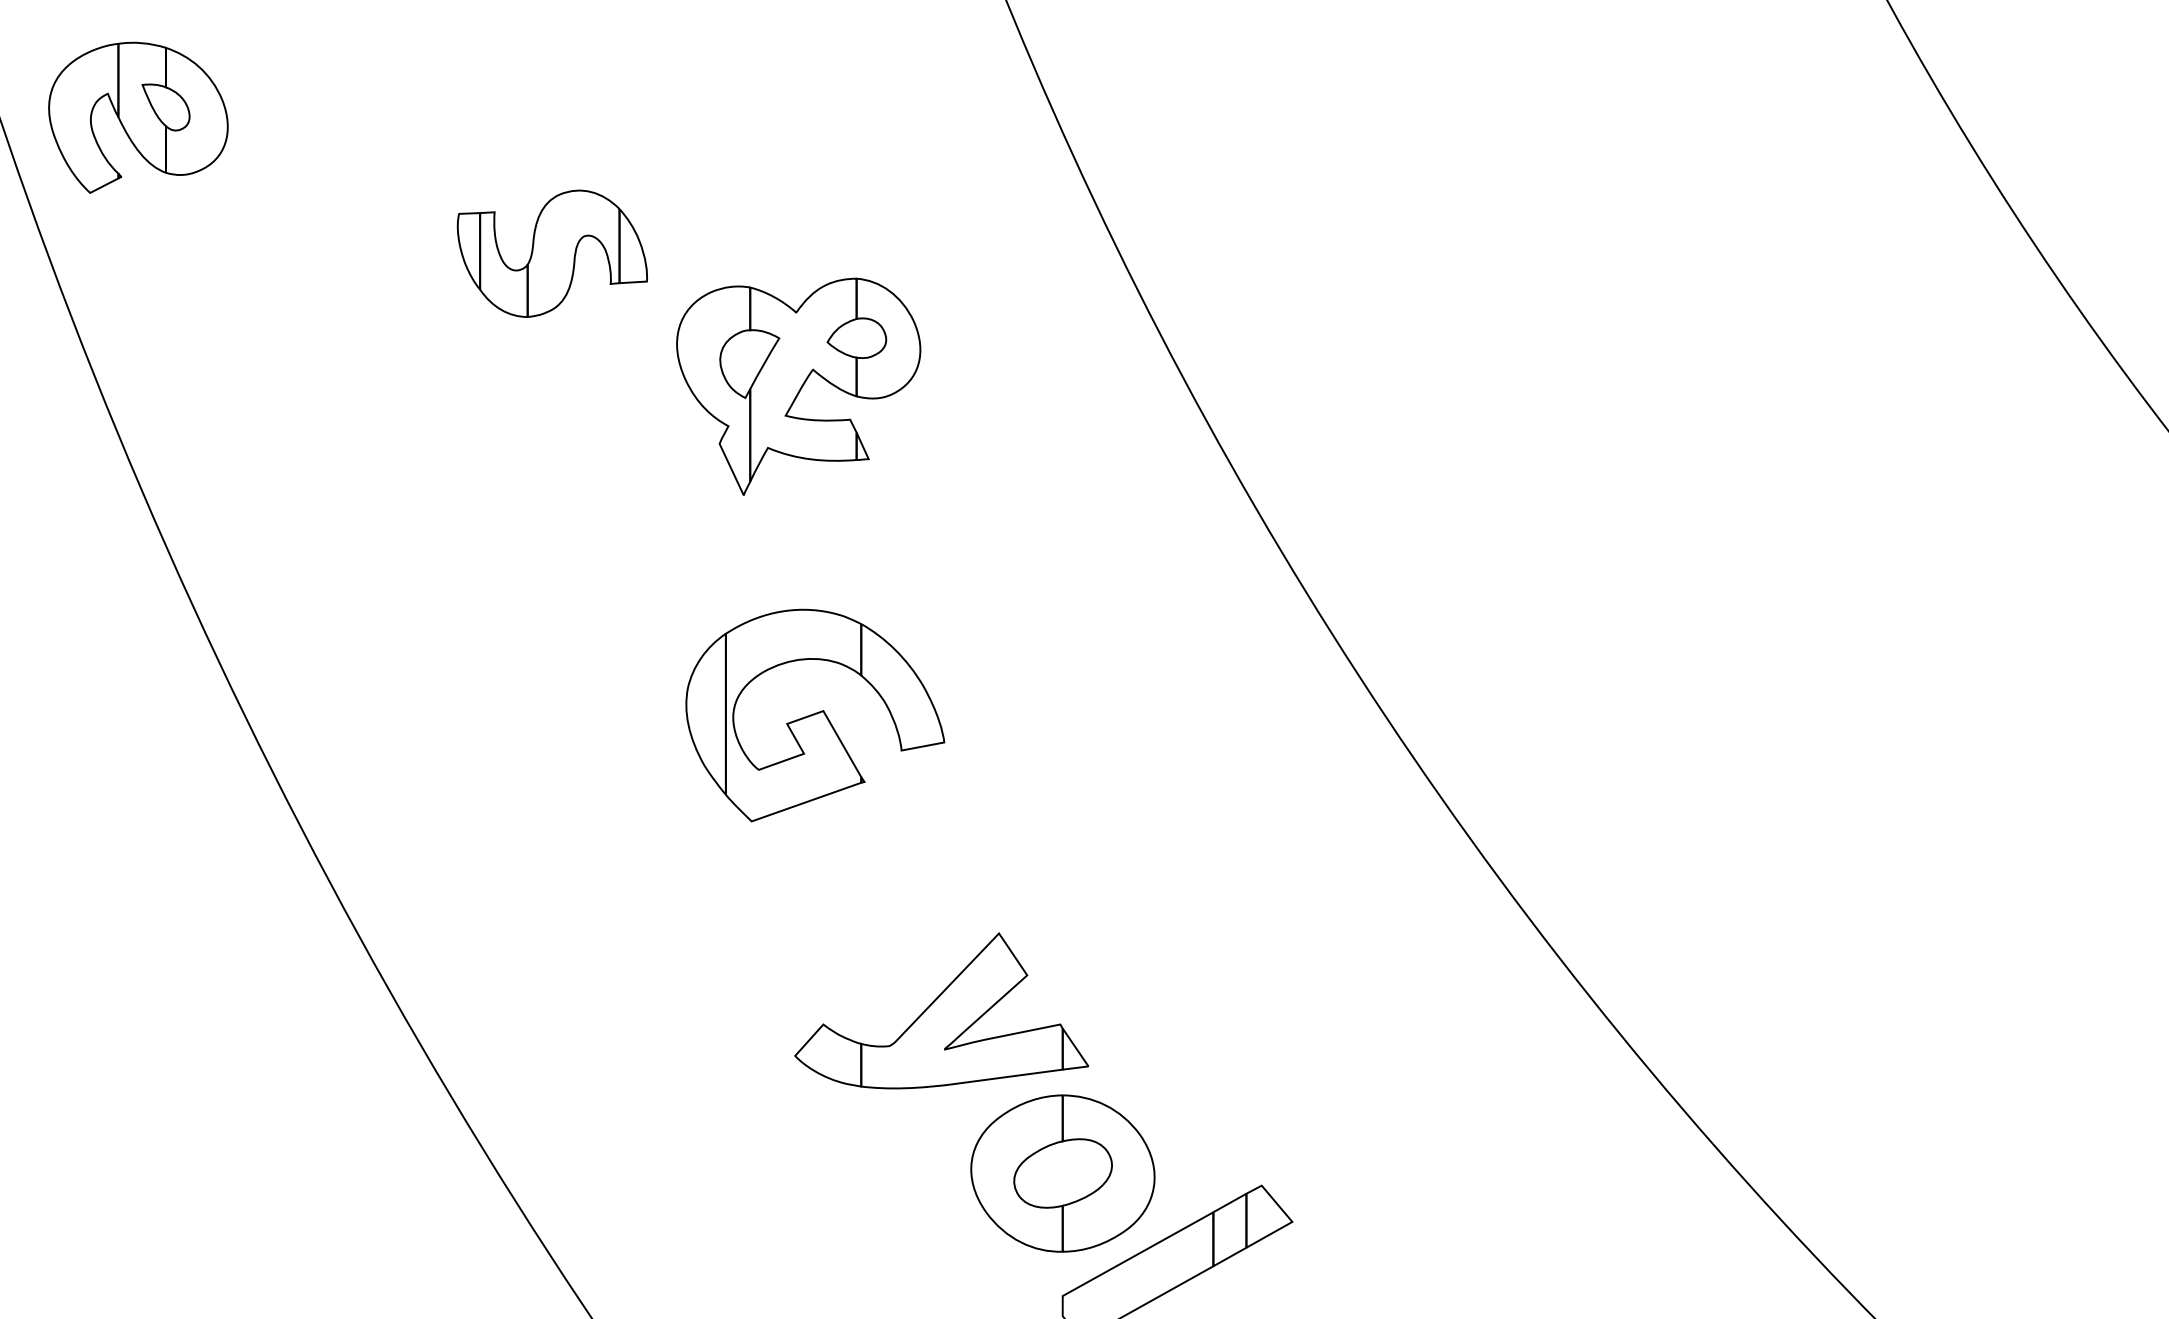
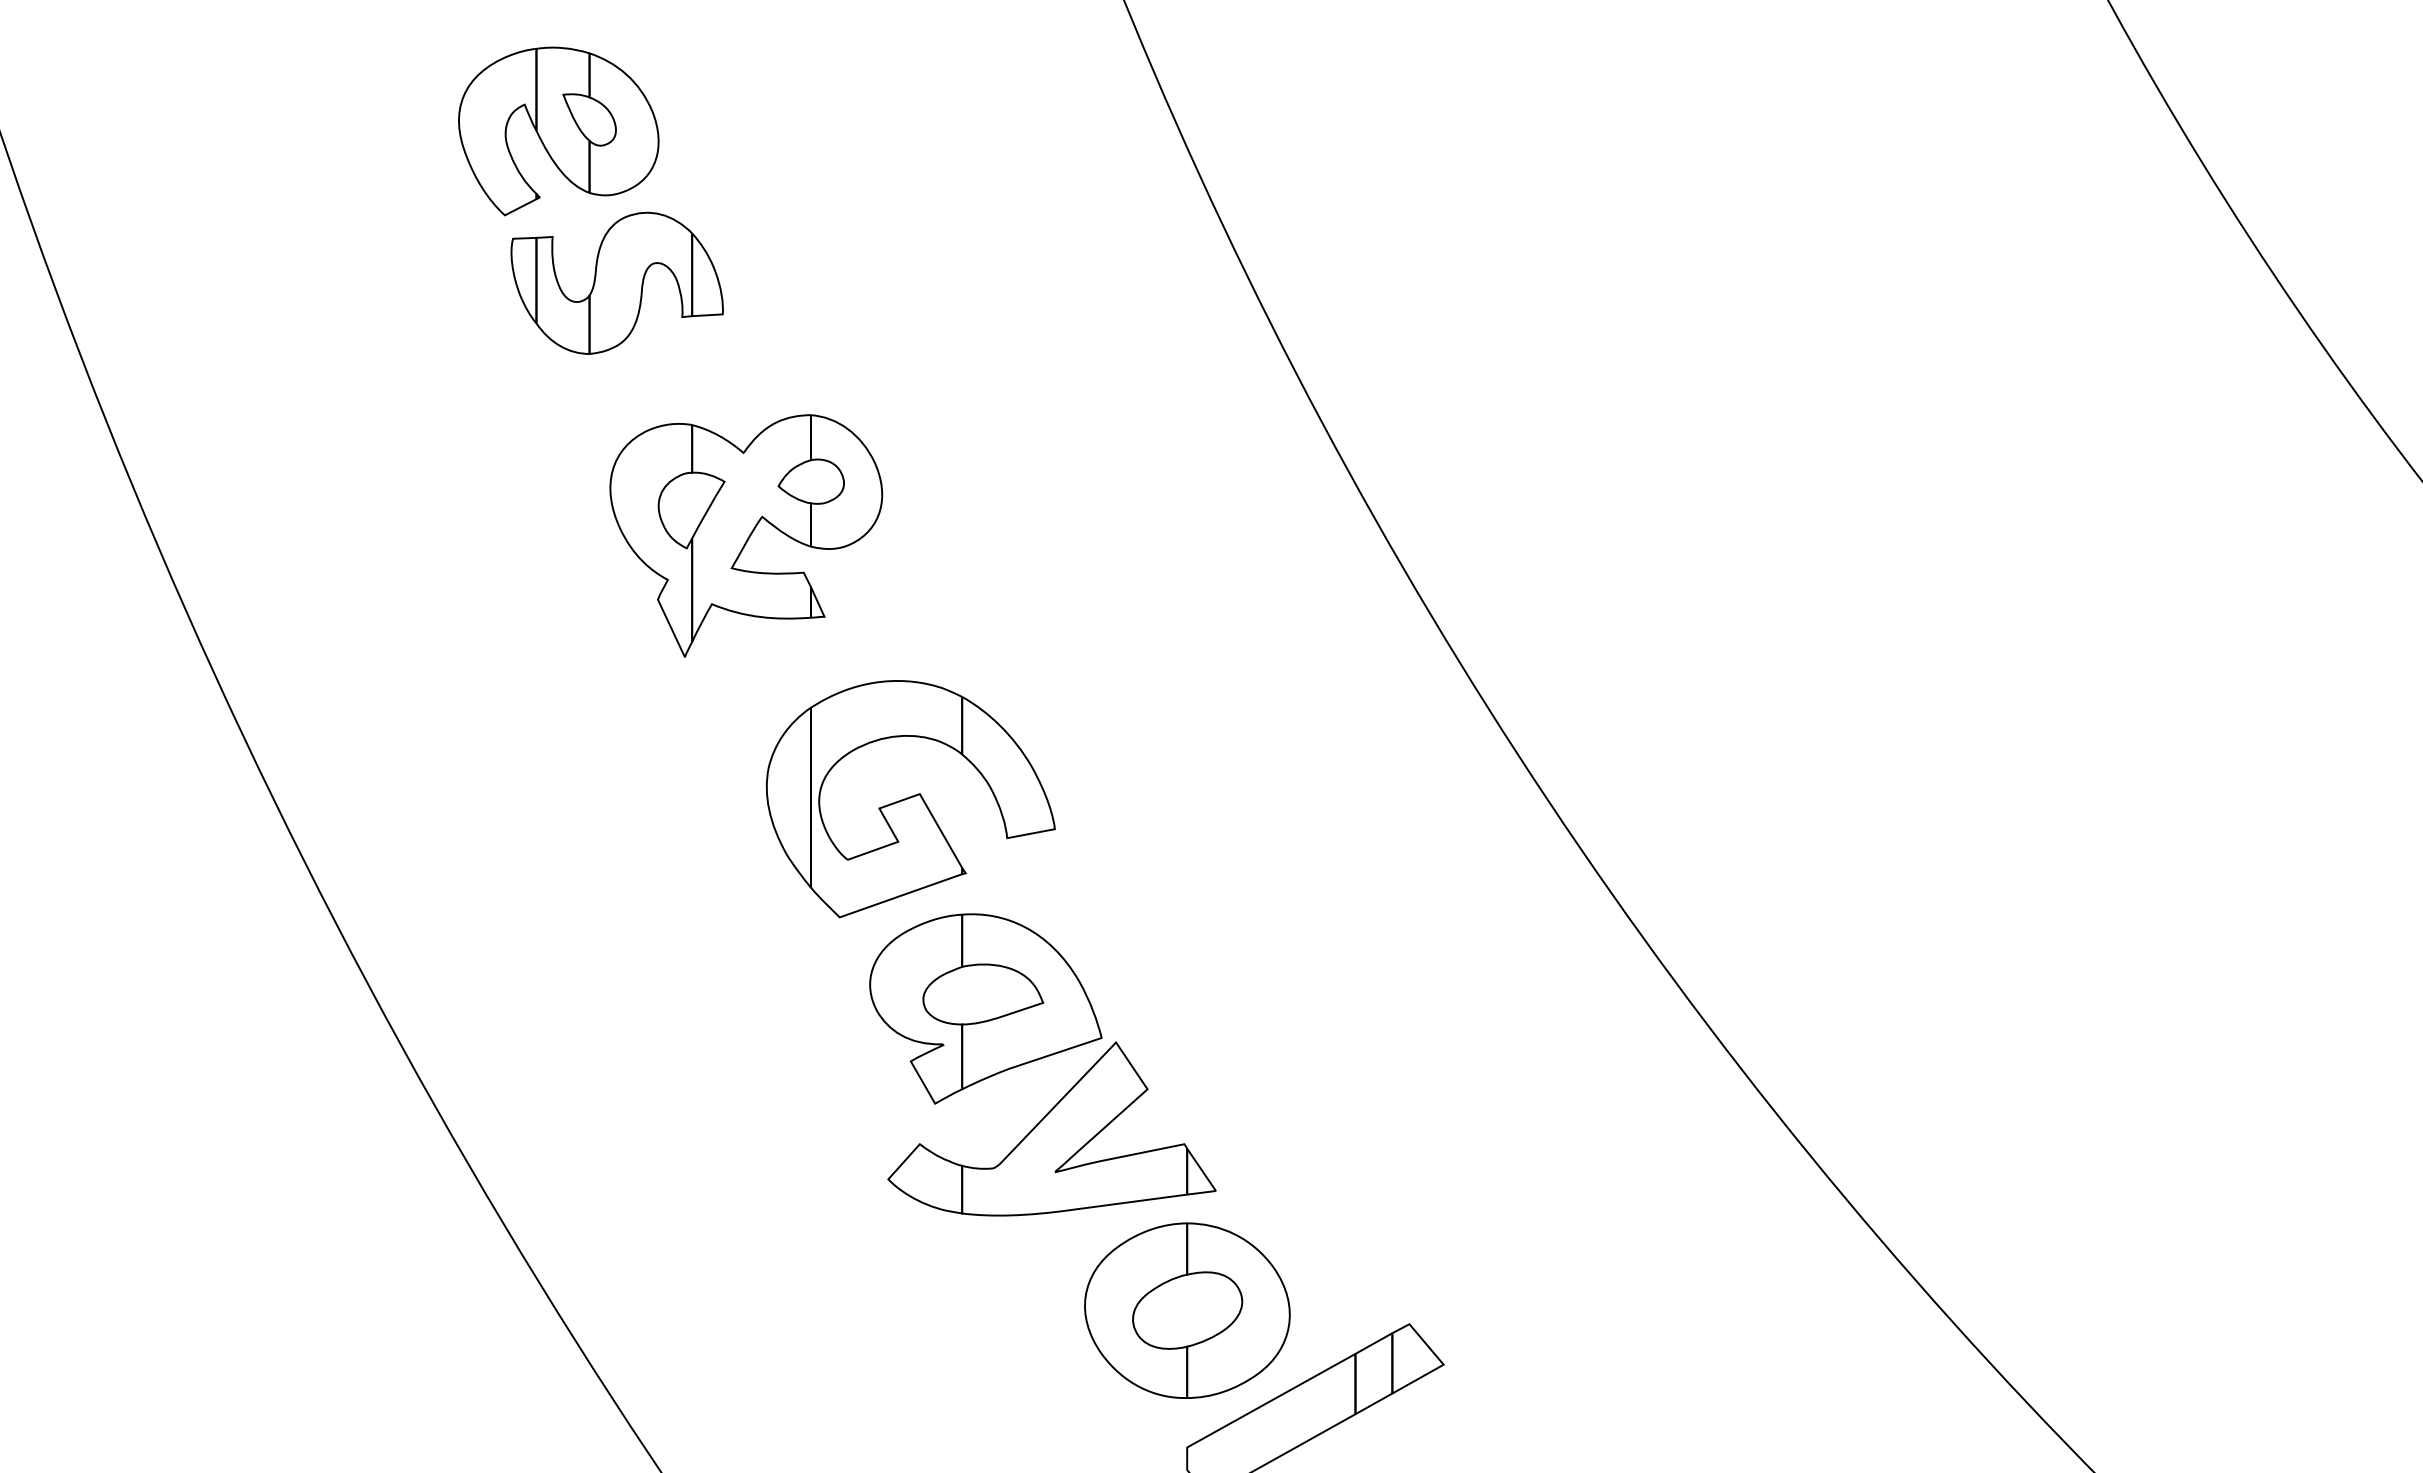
part: (138, 117) -> (558, 131), moved
part: (798, 386) -> (746, 535), moved
part: (882, 903) -> (985, 1008), added

